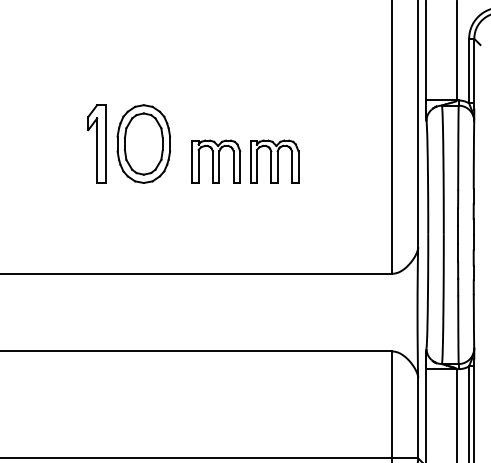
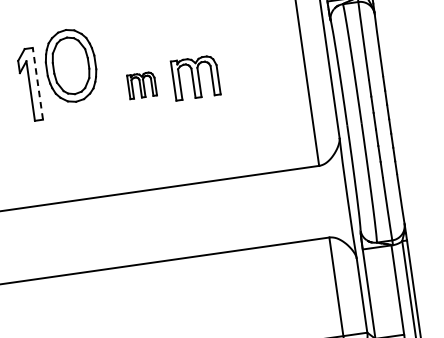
part: (143, 143) -> (70, 65), moved
line: (105, 144) -> (37, 84), solid -> dashed
part: (216, 161) -> (142, 85), size x0.6

